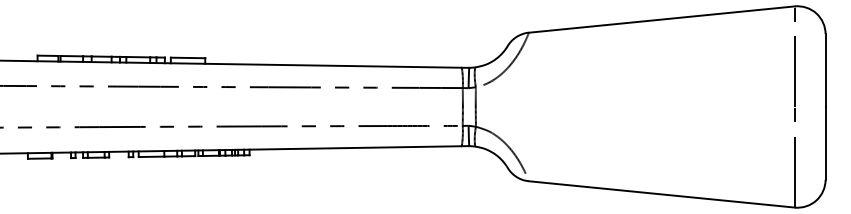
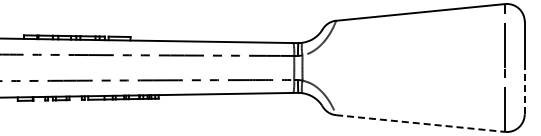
line: (825, 142) -> (524, 90), solid -> dashed
line: (661, 194) -> (420, 123), solid -> dashed

